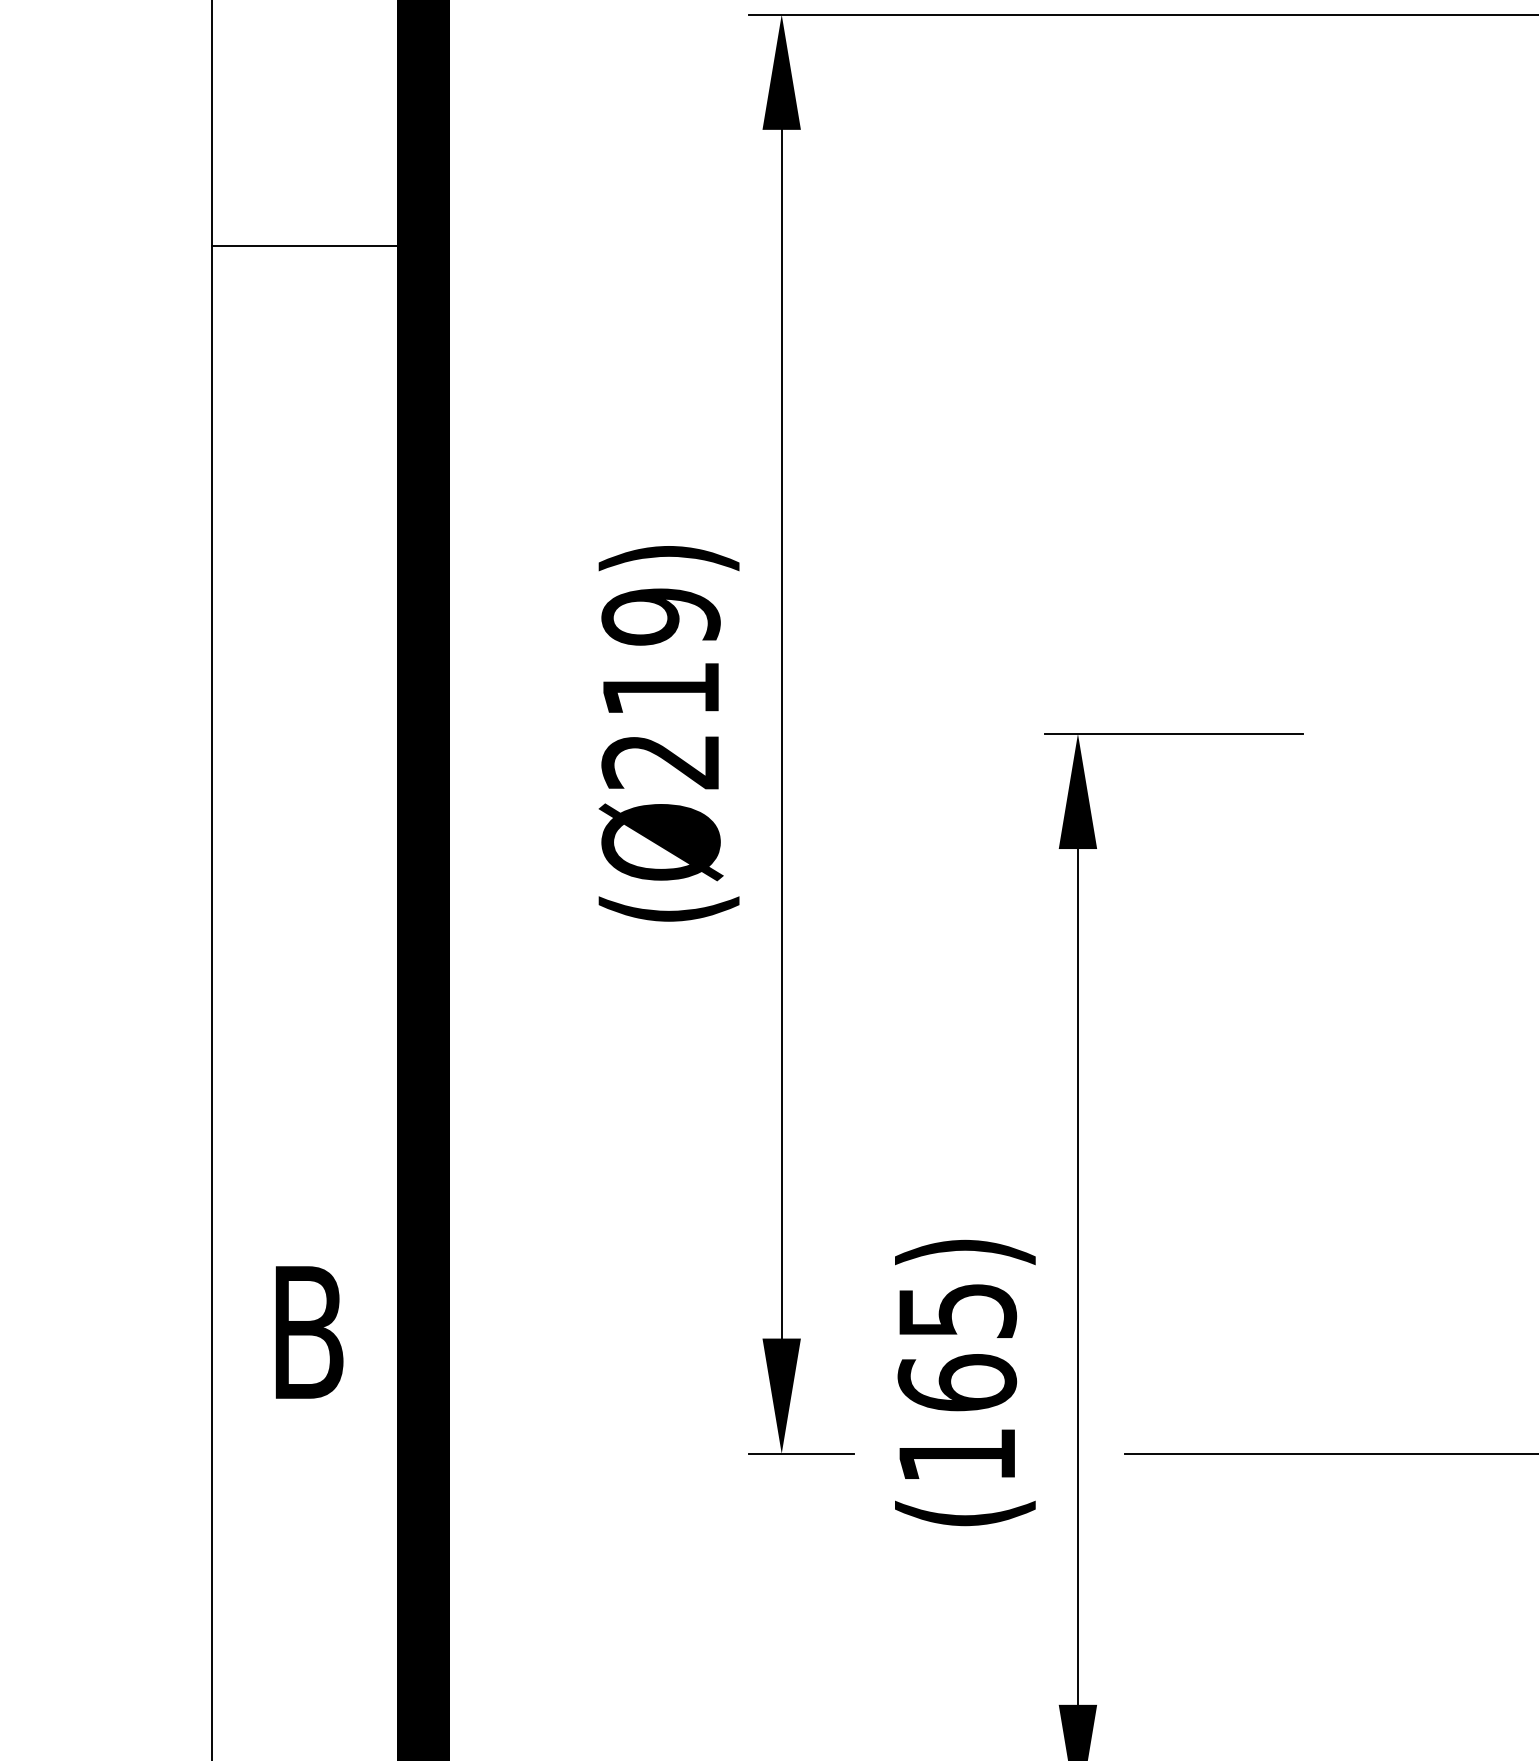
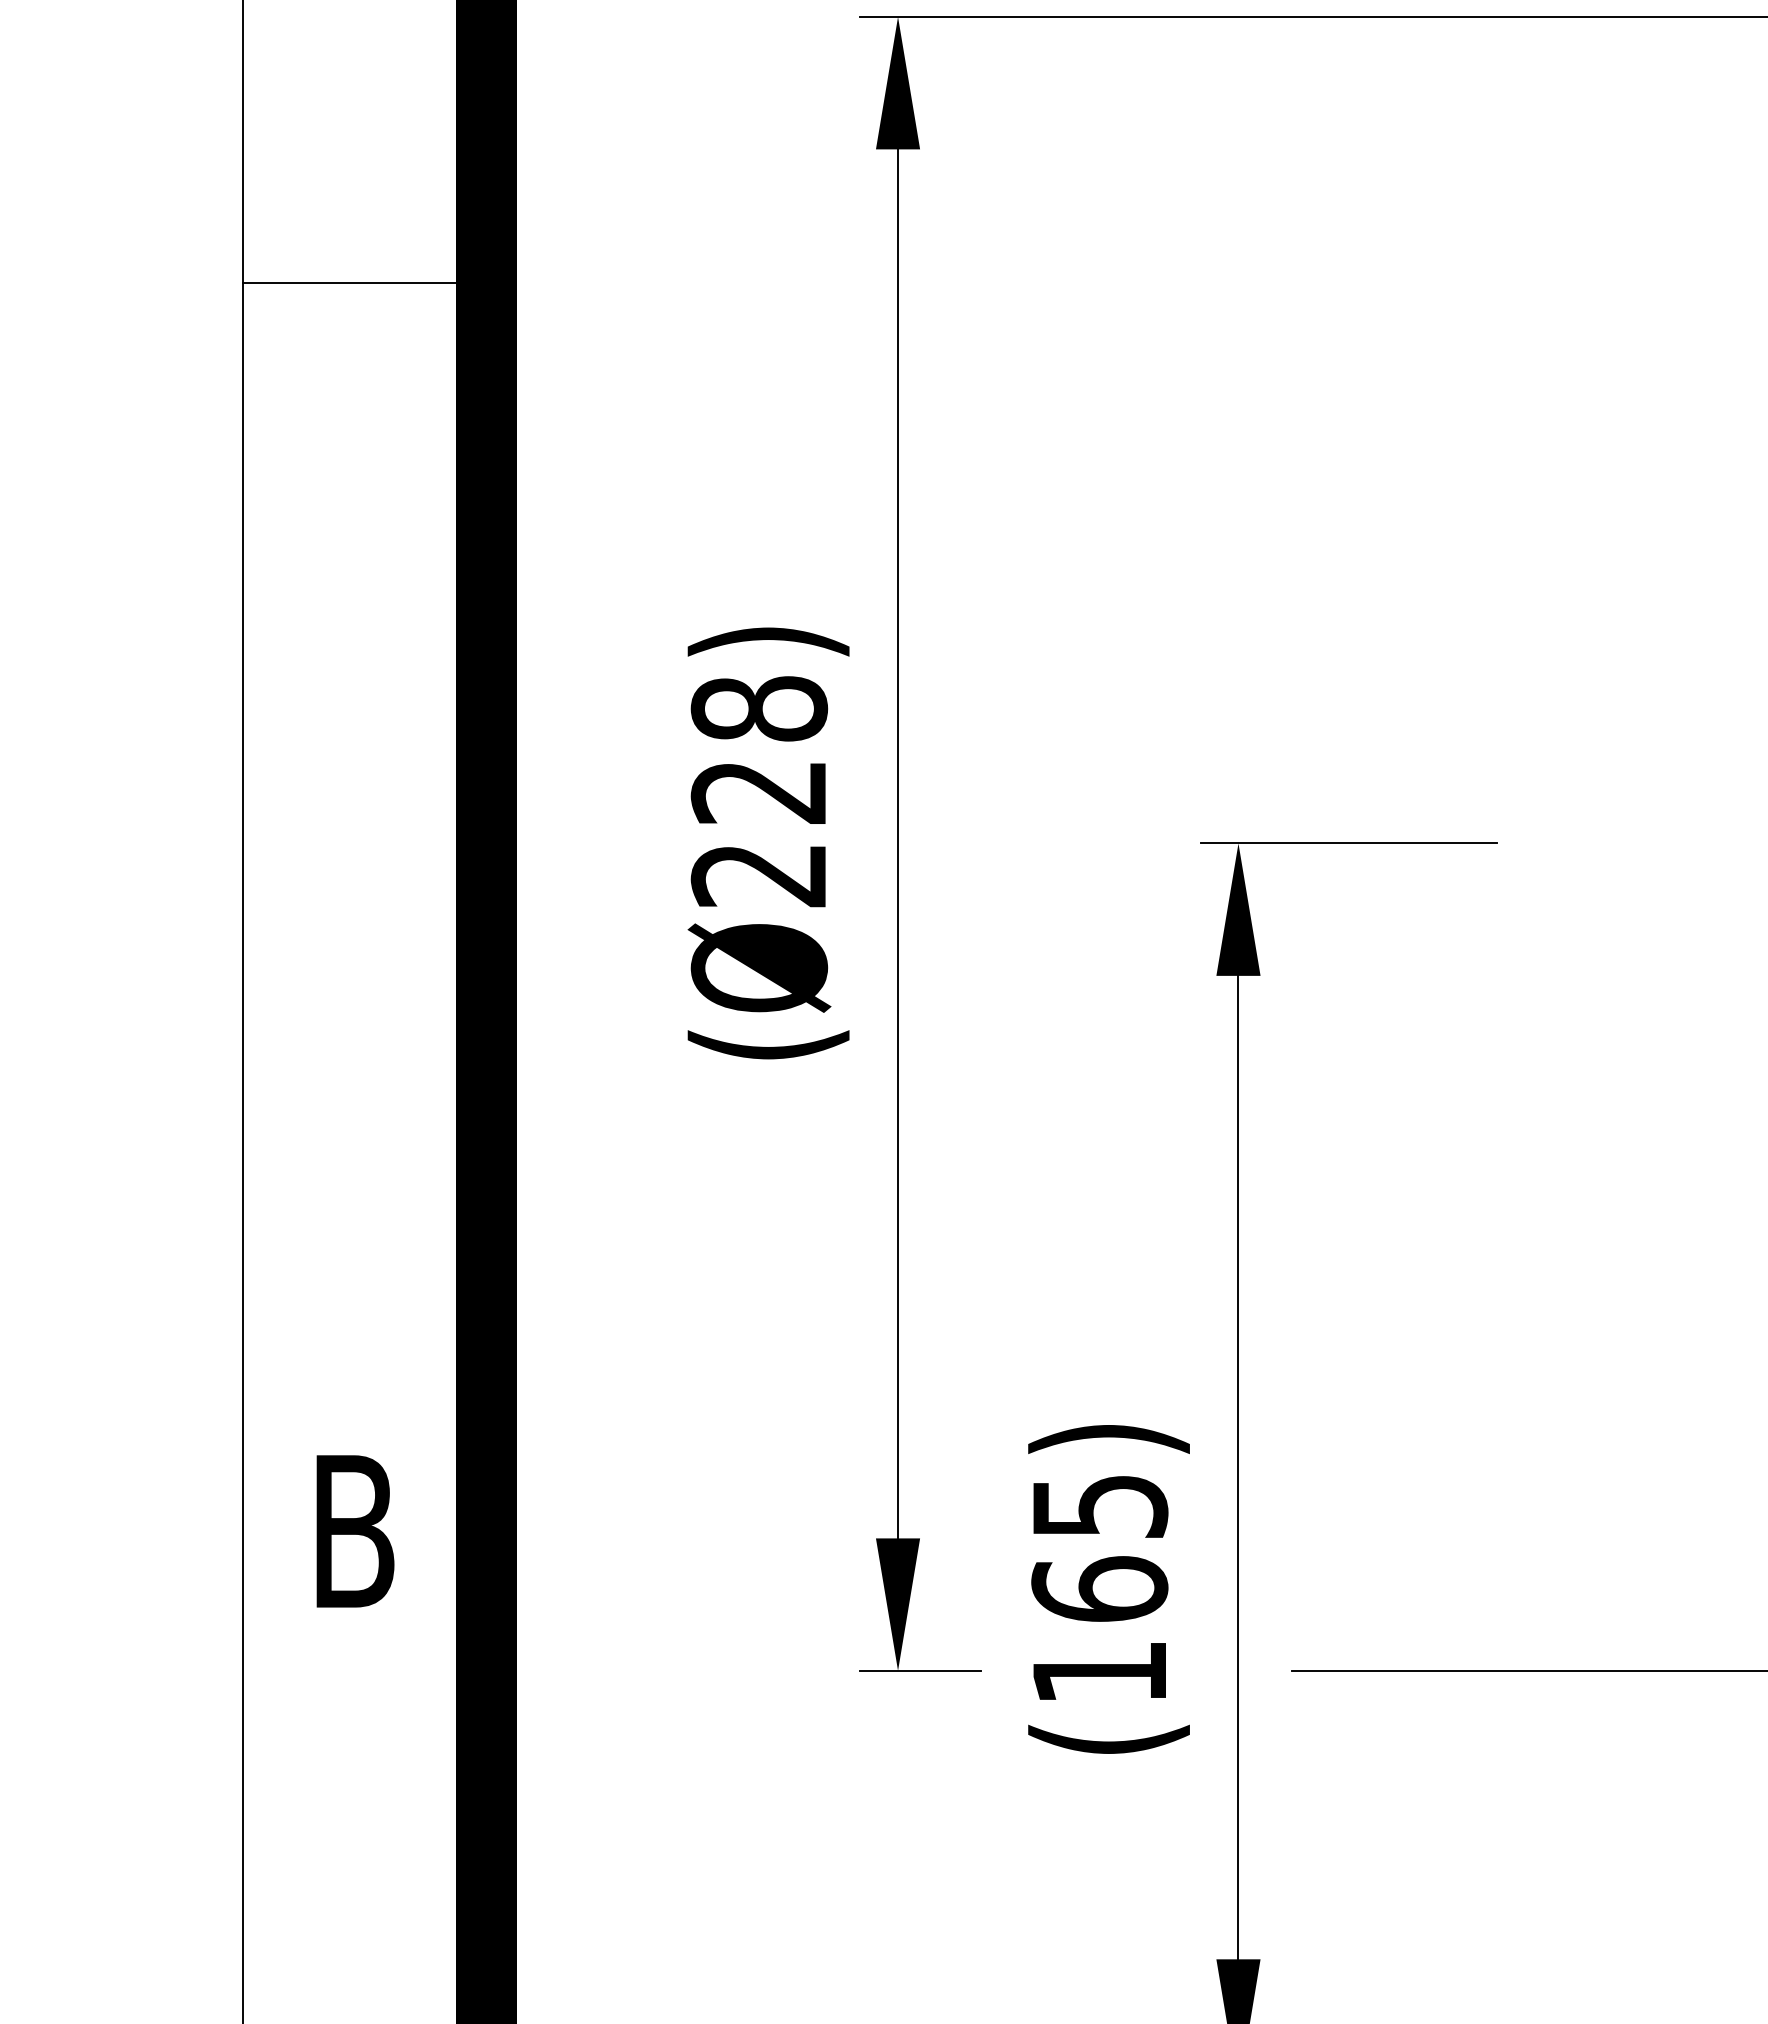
text: (661, 652) -> (759, 749), (Ø219) -> (Ø228)

